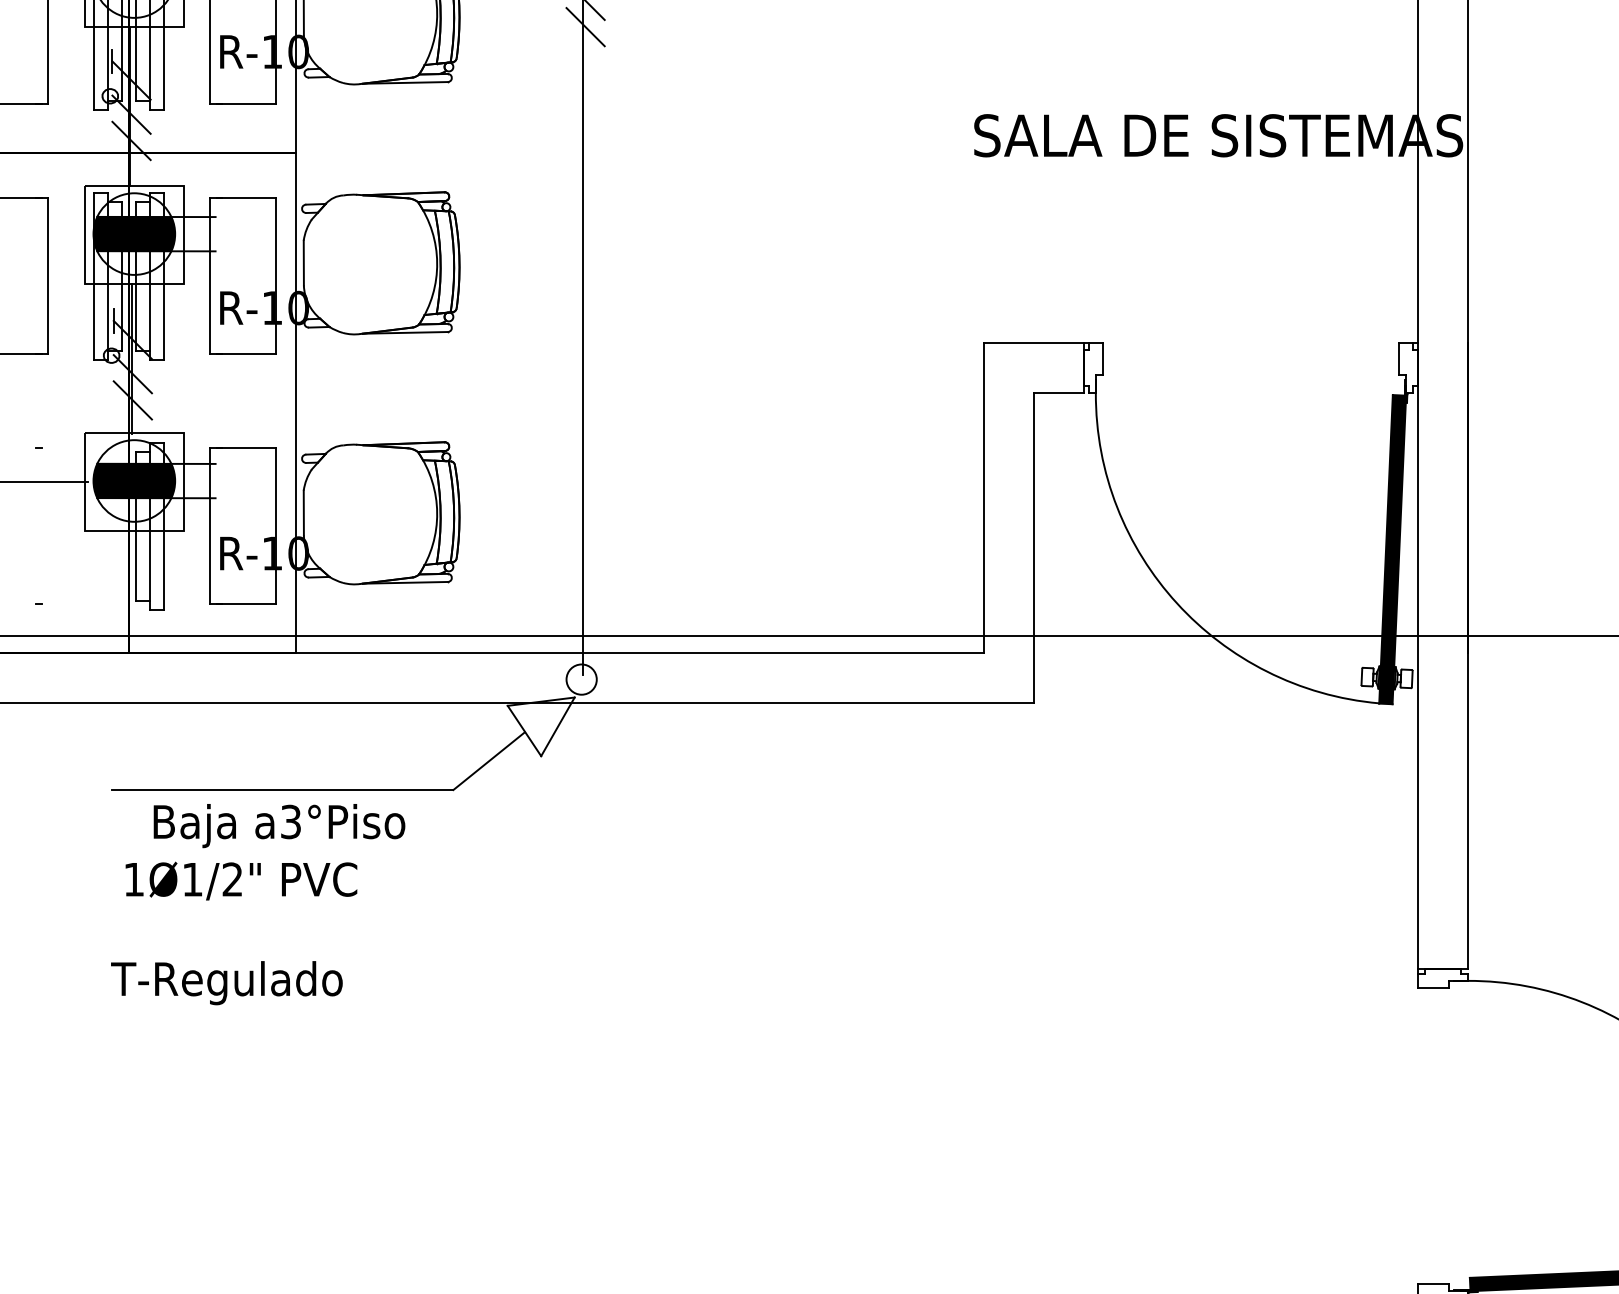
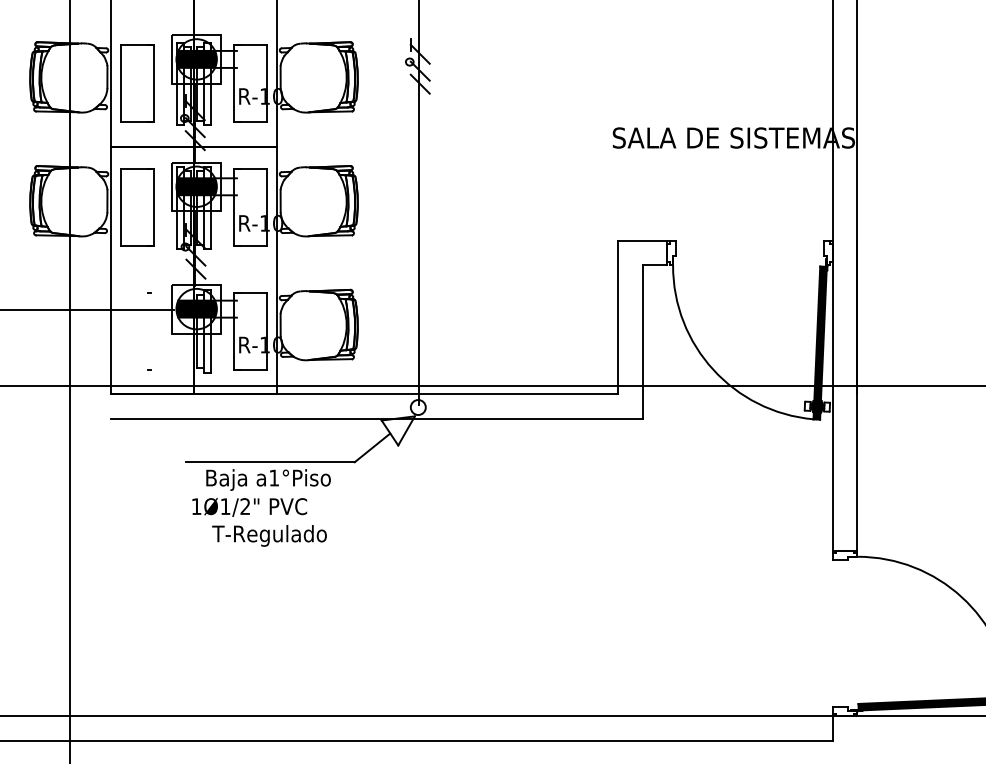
text: (291, 820) -> (274, 477), a3°Piso -> a1°Piso
text: (226, 982) -> (269, 535), moved

